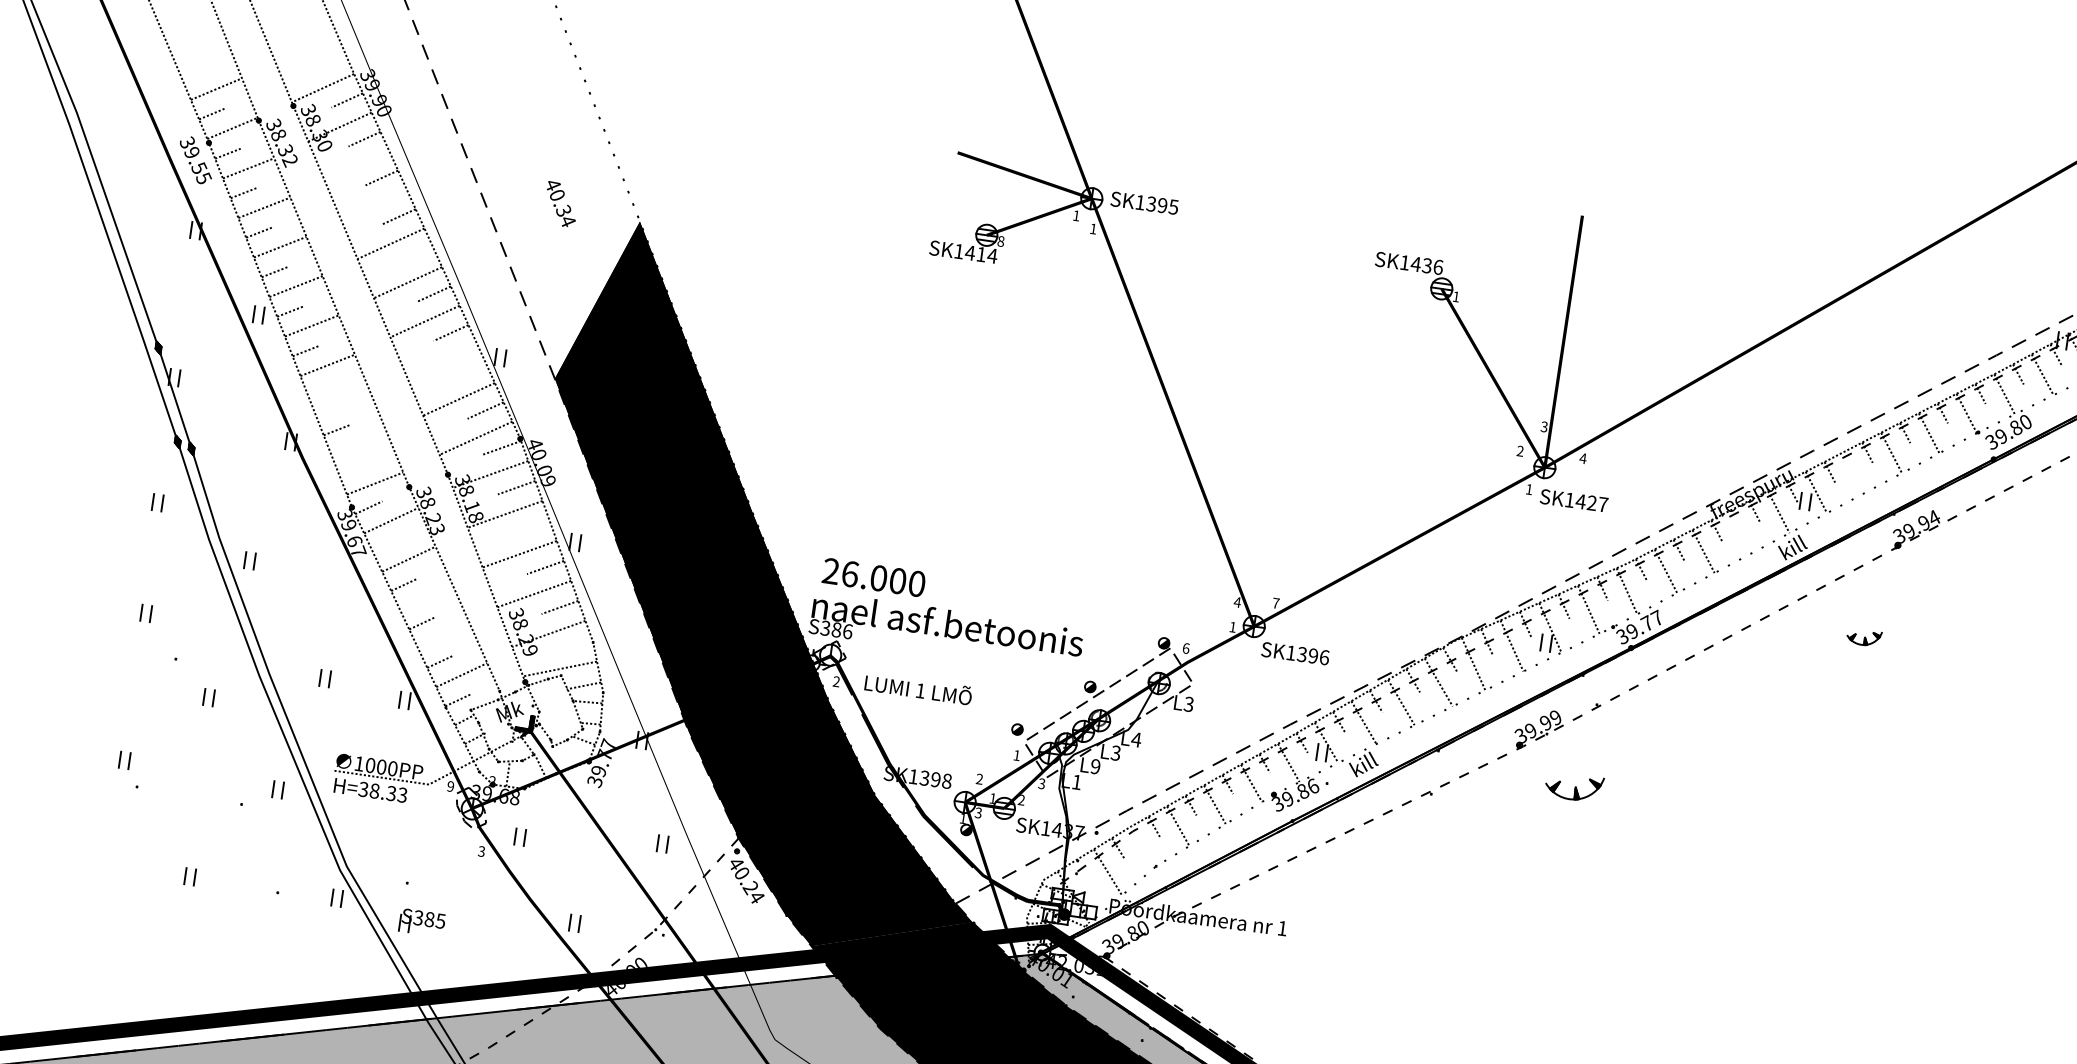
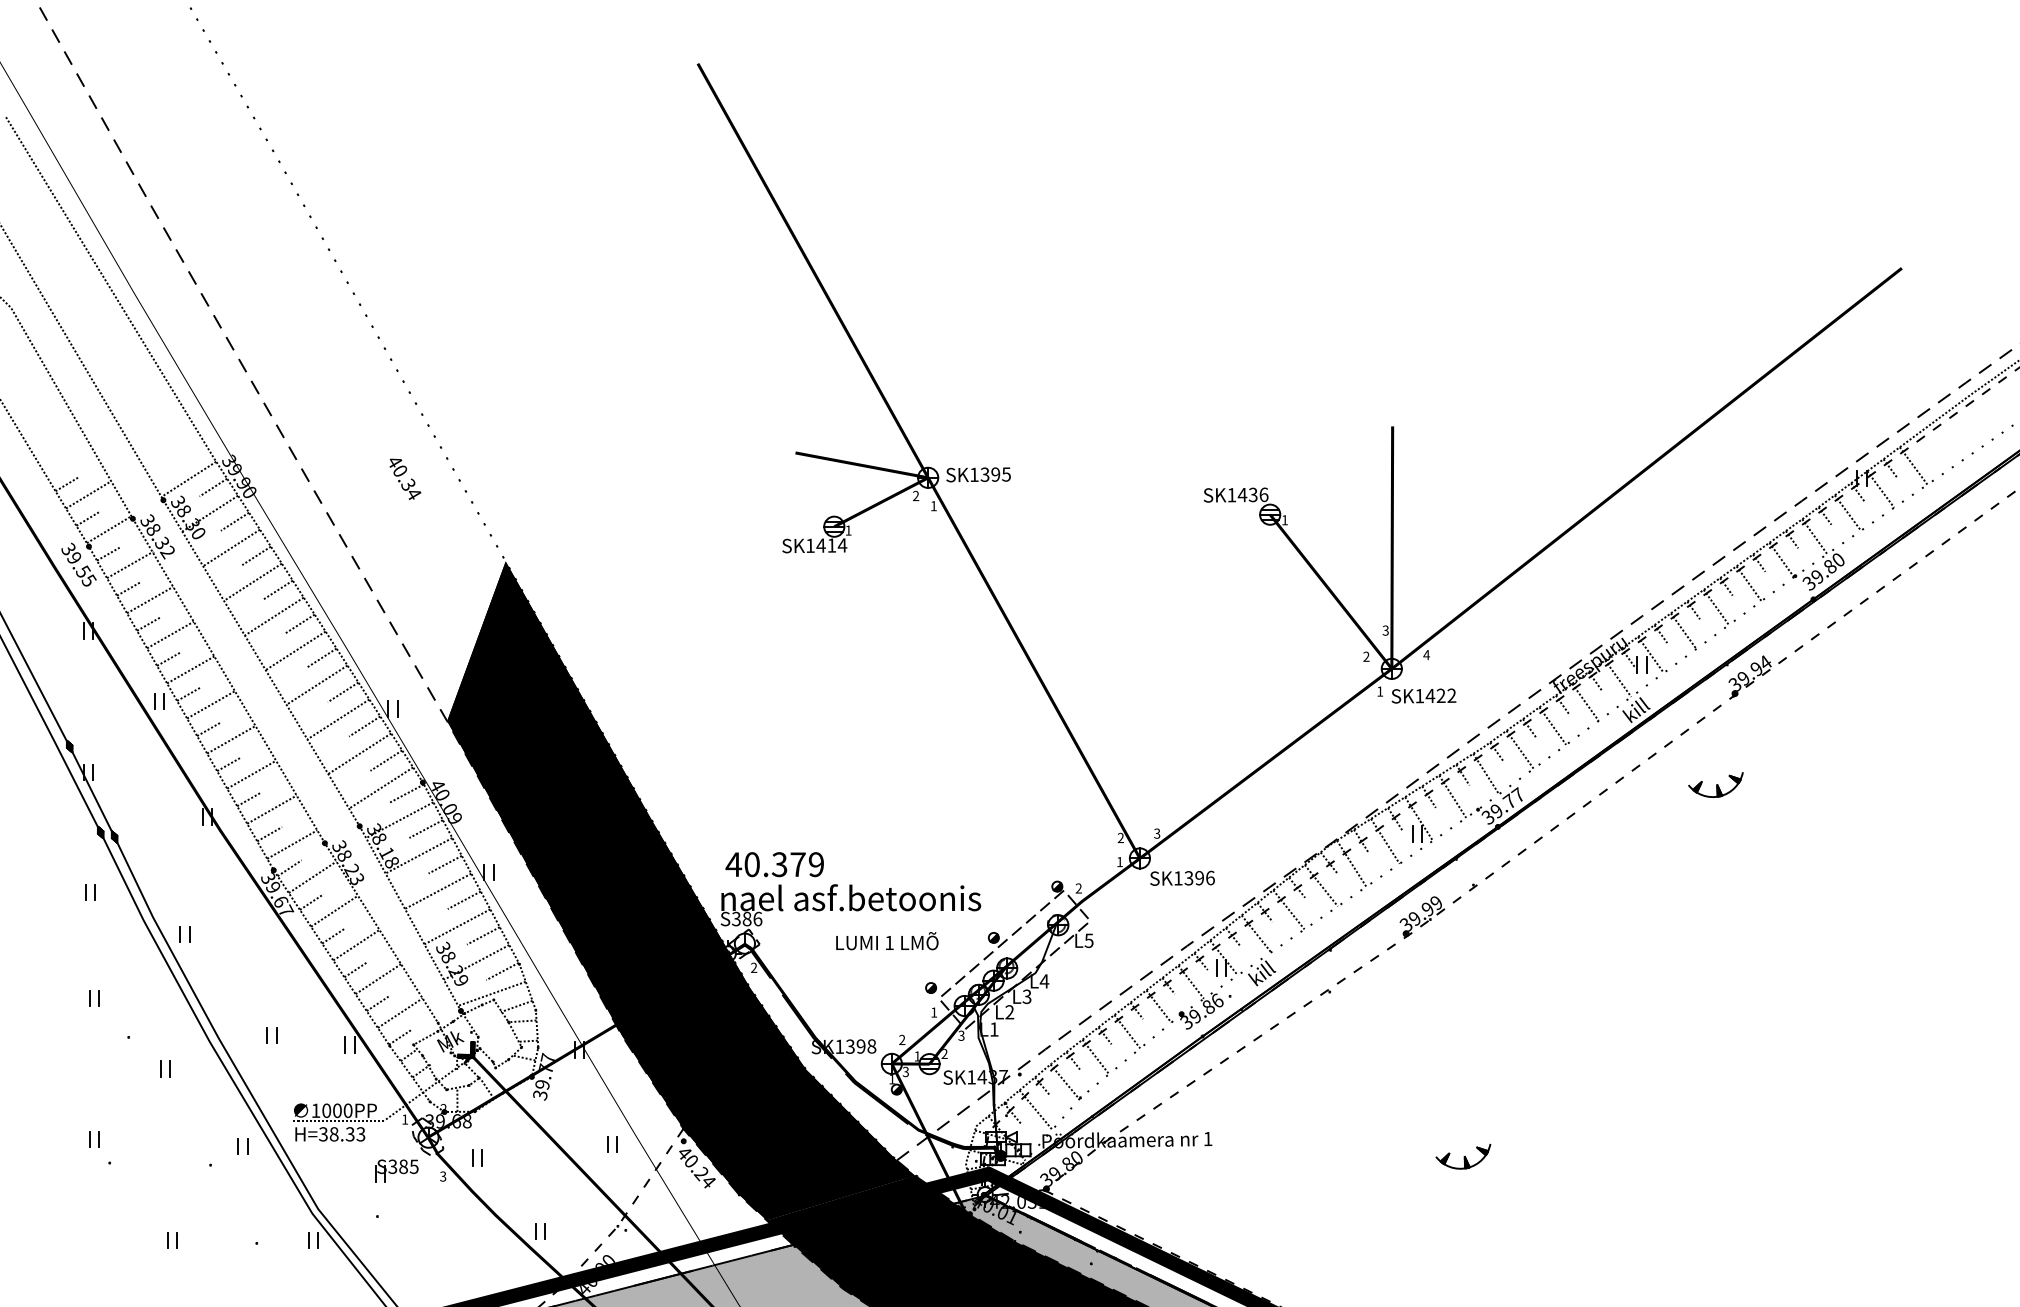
line: (195, 74) -> (66, 484), added
line: (357, 165) -> (231, 547), added
text: (561, 203) -> (405, 478), moved
line: (373, 204) -> (252, 581), added
text: (1077, 215) -> (916, 495), 1 -> 2
text: (1001, 241) -> (848, 530), 8 -> 1
line: (416, 254) -> (299, 623), added
line: (442, 360) -> (338, 719), added
line: (468, 371) -> (364, 726), added
line: (322, 390) -> (229, 764), added
line: (343, 404) -> (251, 774), added
line: (358, 443) -> (271, 809), added
line: (352, 469) -> (269, 834), added
line: (1853, 473) -> (1683, 631), added
text: (1602, 504) -> (1451, 695), SK1427 -> SK1422
line: (530, 527) -> (444, 864), added
line: (1741, 530) -> (1585, 701), added
line: (386, 545) -> (311, 901), added
text: (873, 577) -> (774, 864), 26.000 -> 40.379
line: (426, 597) -> (356, 944), added
text: (1237, 601) -> (1120, 837), 4 -> 2
text: (1276, 603) -> (1157, 833), 7 -> 3
line: (444, 636) -> (378, 979), added
part: (1863, 636) -> (1715, 784), size x1.67
line: (574, 647) -> (502, 971), added
text: (1185, 648) -> (1078, 888), 6 -> 2
text: (918, 689) -> (887, 941), moved
text: (1189, 704) -> (1089, 940), L3 -> L5
text: (1095, 766) -> (1009, 1012), L9 -> L2
text: (451, 786) -> (405, 1119), 9 -> 1
part: (1574, 786) -> (1463, 1156), moved
line: (1141, 846) -> (1064, 1081), added
line: (1083, 872) -> (1012, 1113), added
part: (421, 922) -> (396, 1170), moved

